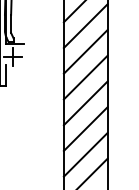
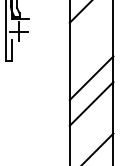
line: (85, 51) -> (91, 26), removed
line: (85, 77) -> (91, 52), removed
line: (85, 154) -> (91, 129), removed

